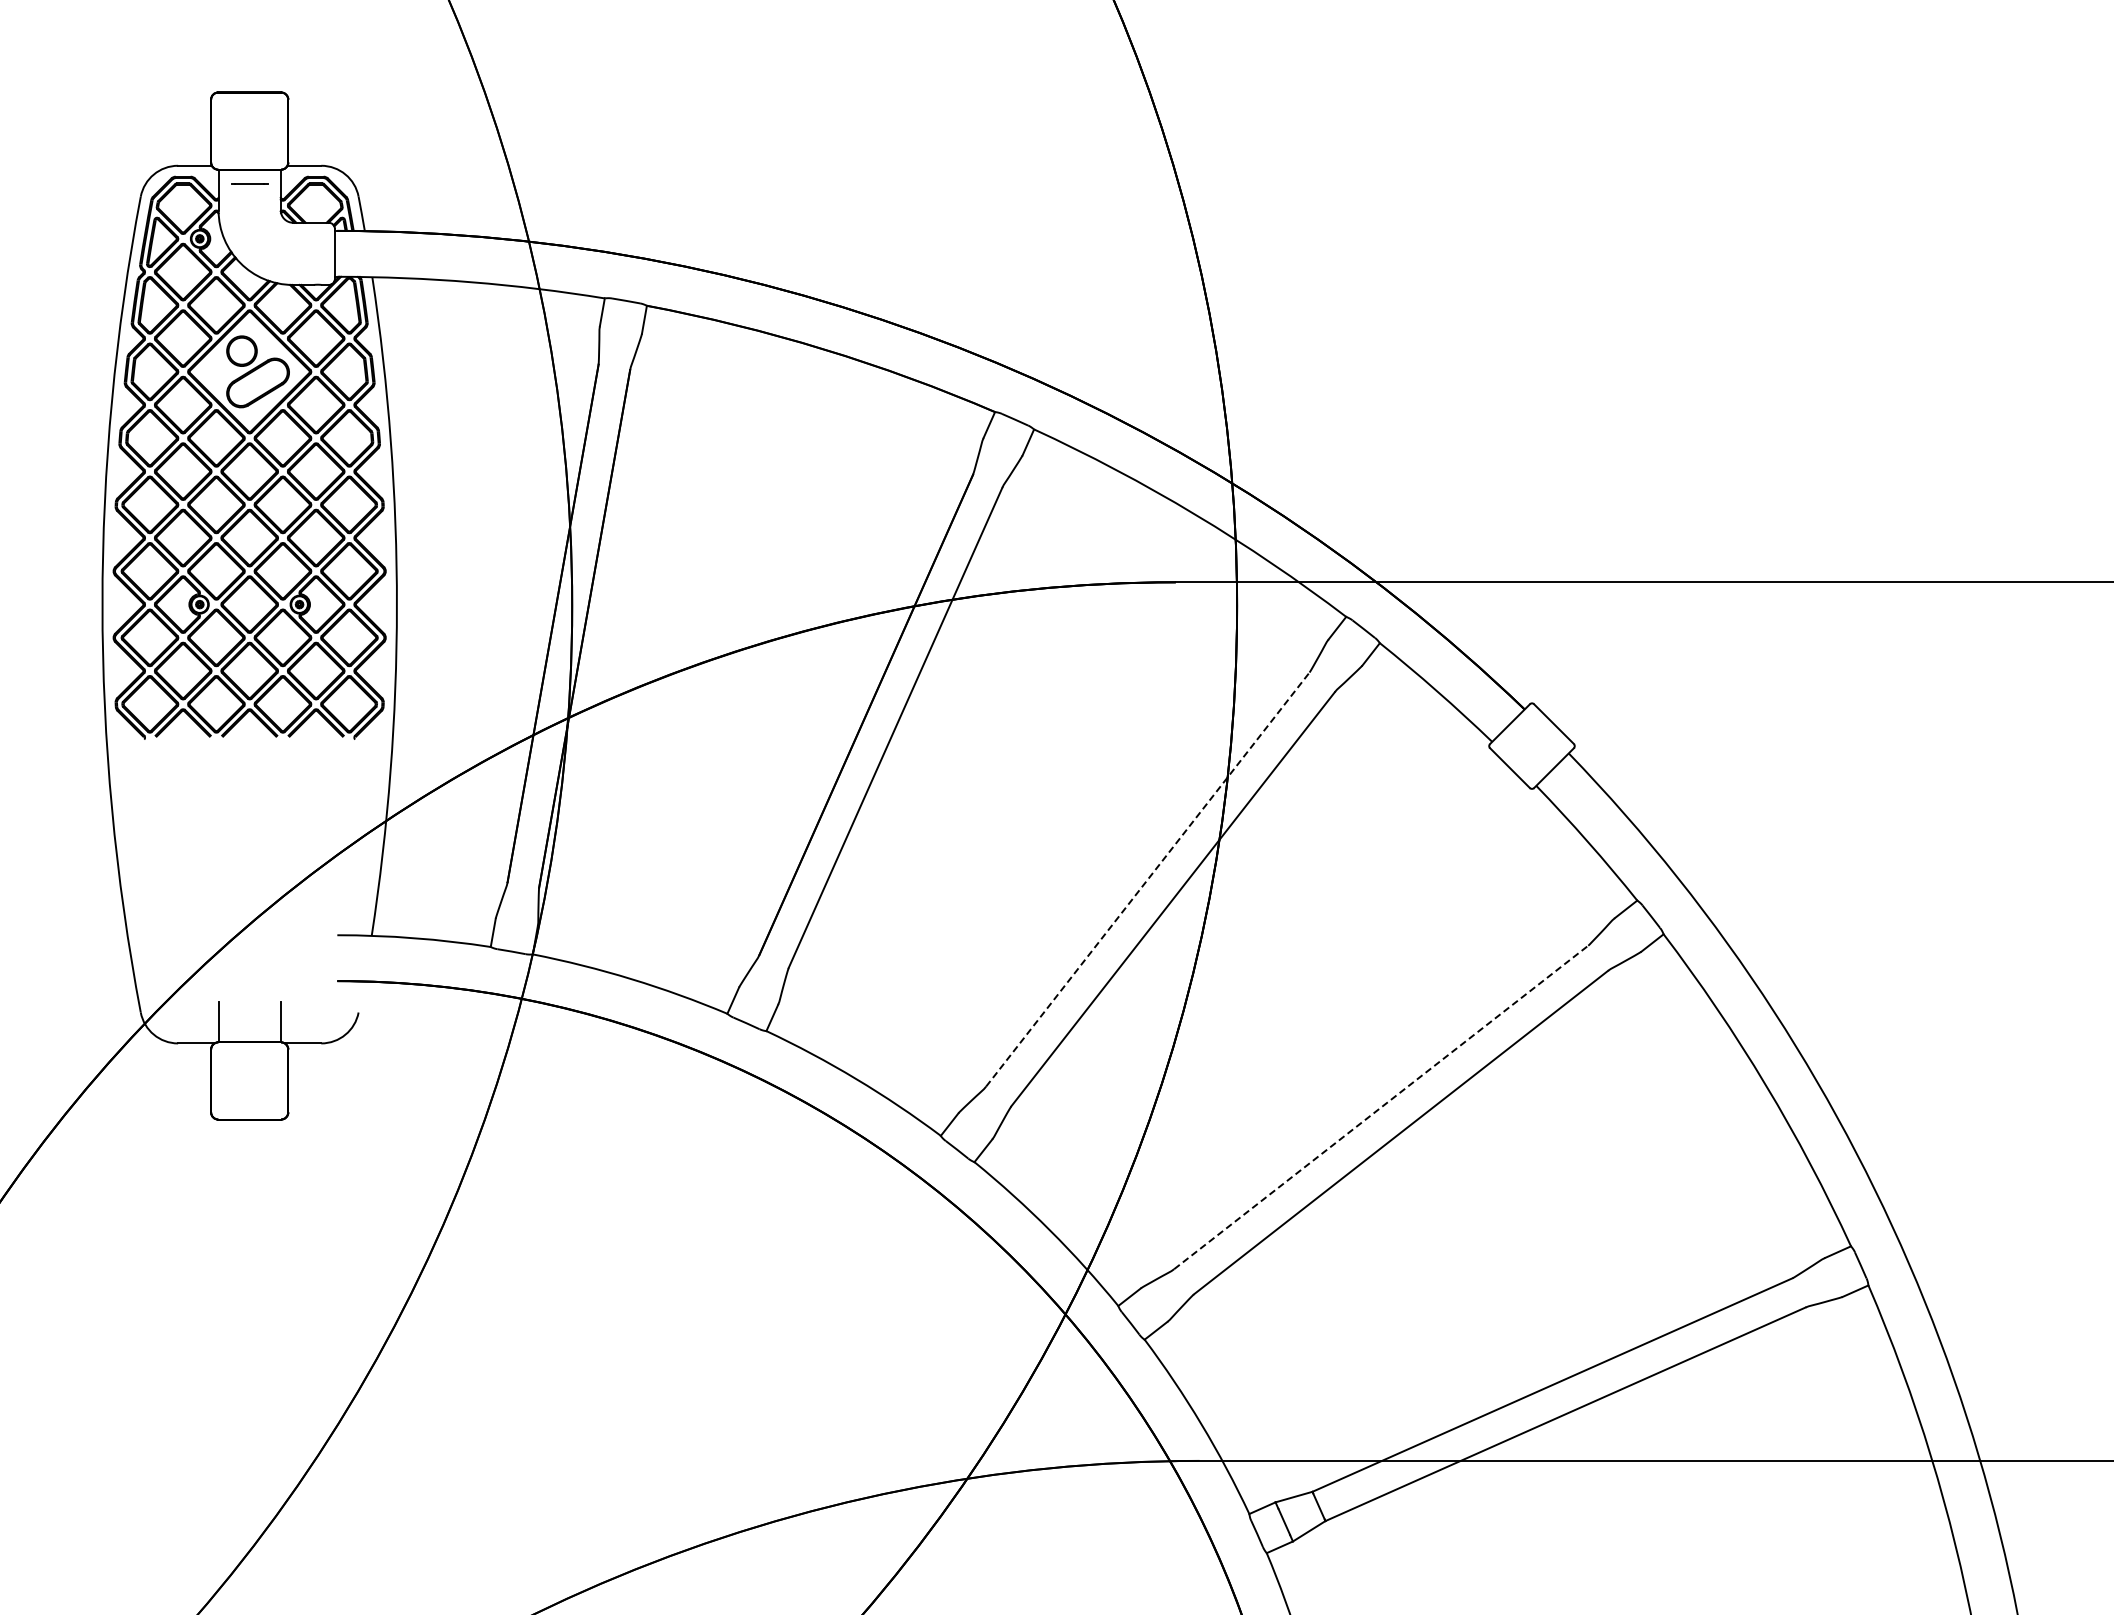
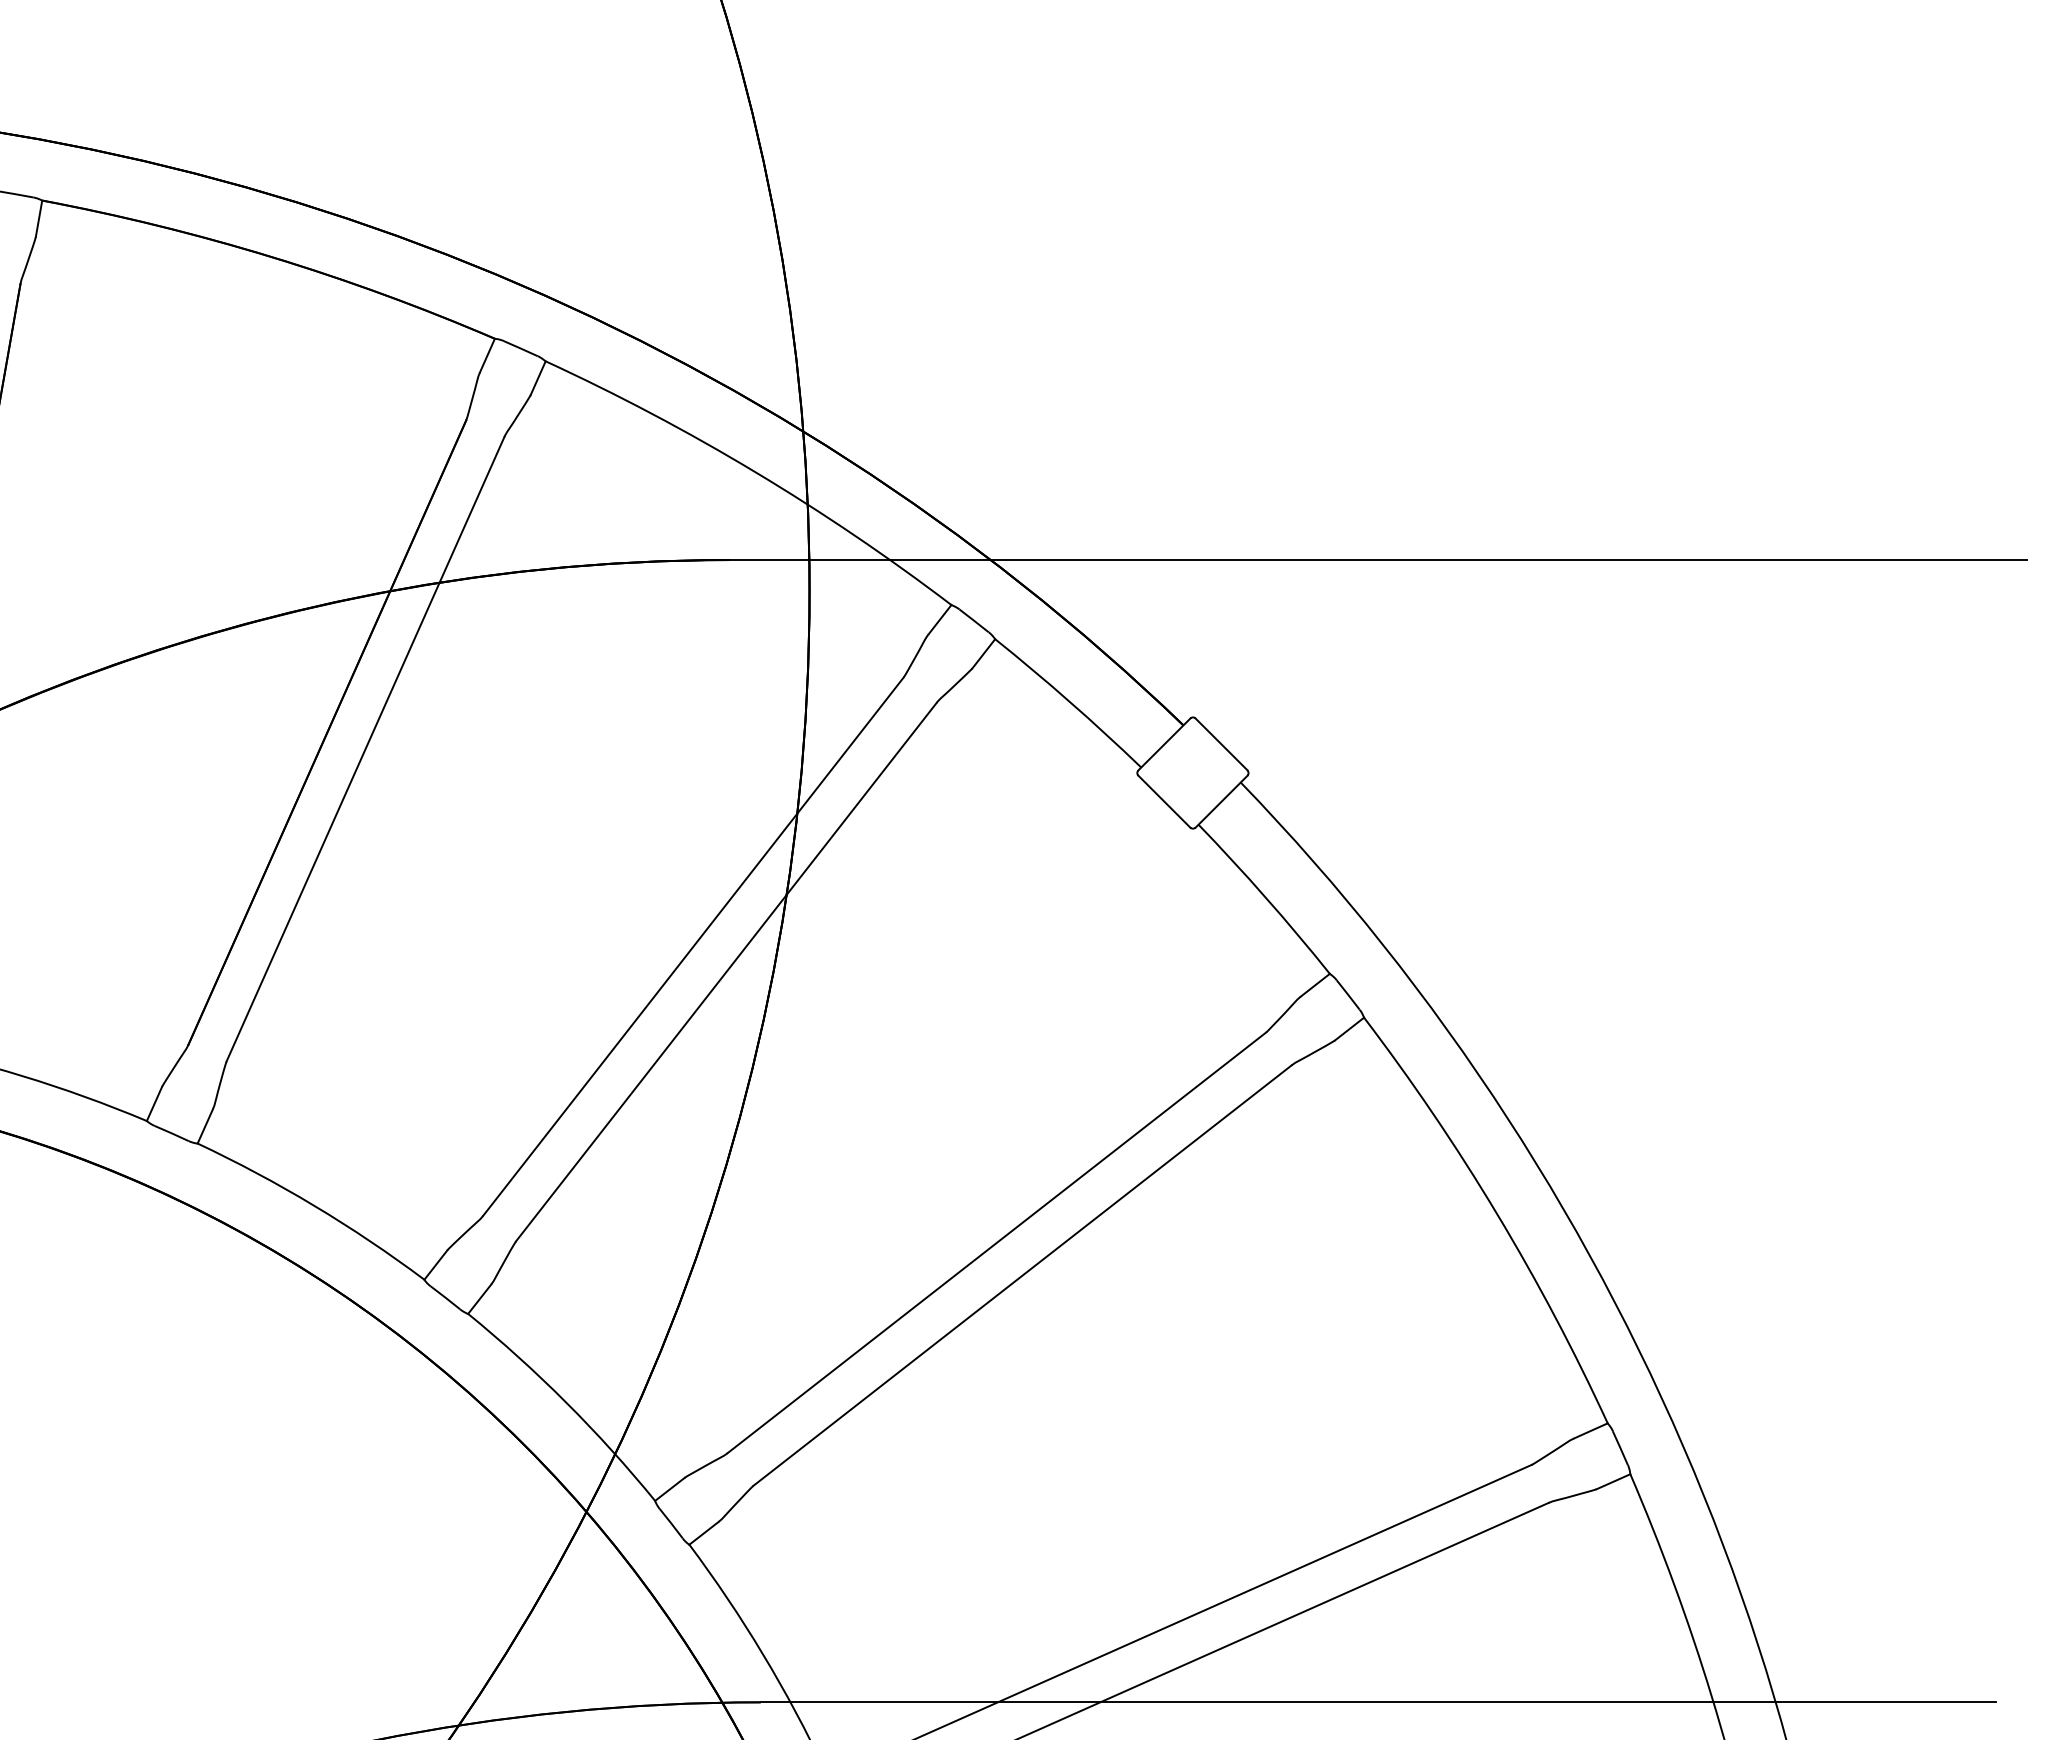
line: (1147, 879) -> (693, 946), dashed -> solid
line: (1381, 1107) -> (997, 1242), dashed -> solid

